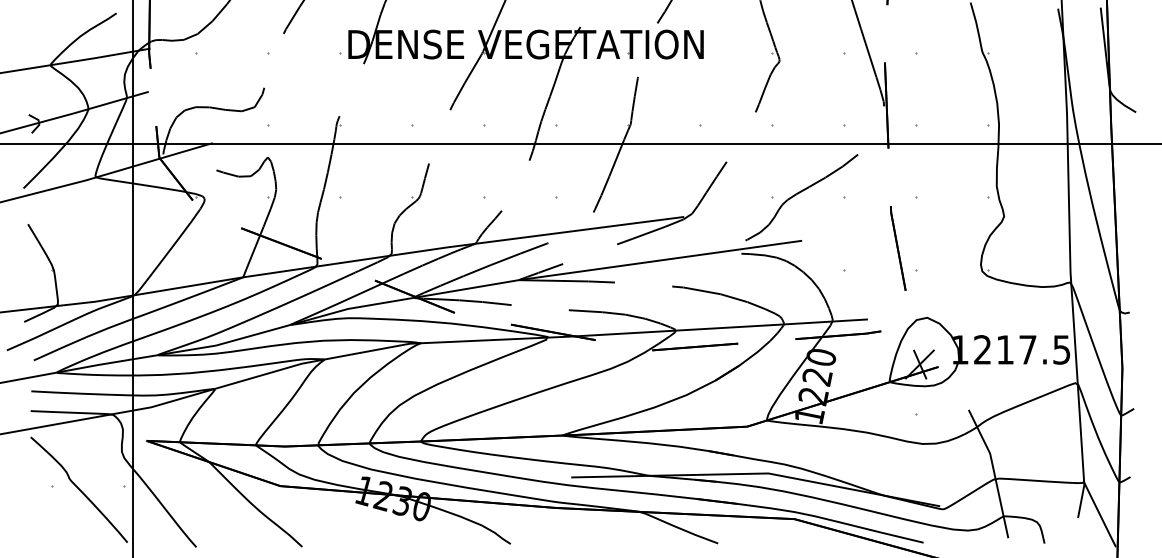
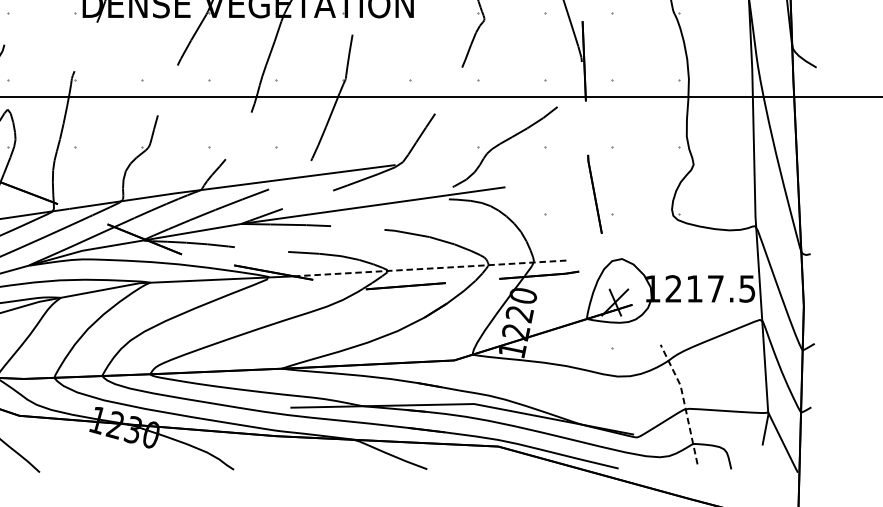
line: (722, 327) -> (431, 268), solid -> dashed
line: (993, 471) -> (683, 402), solid -> dashed

